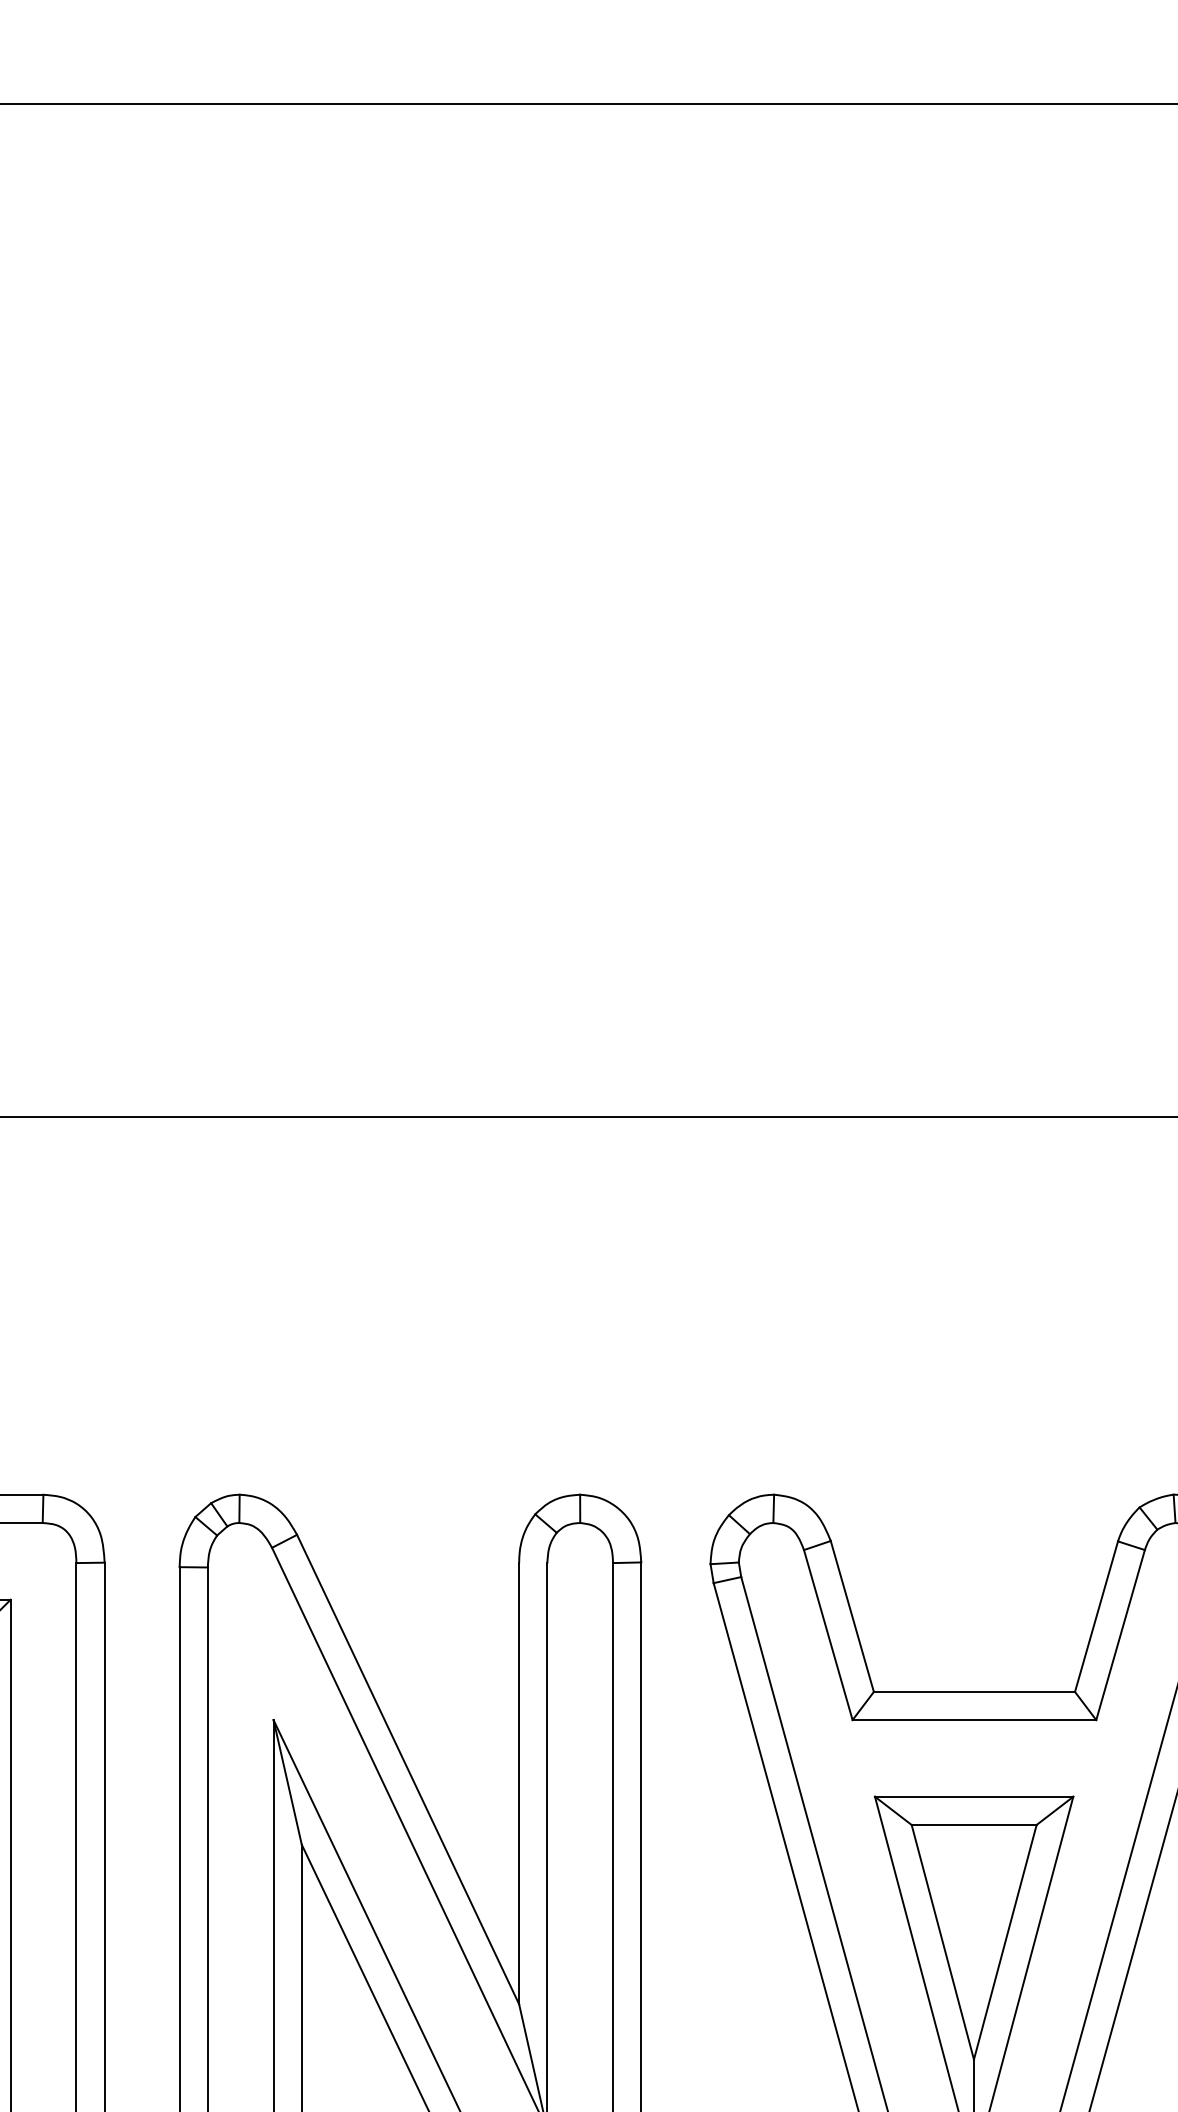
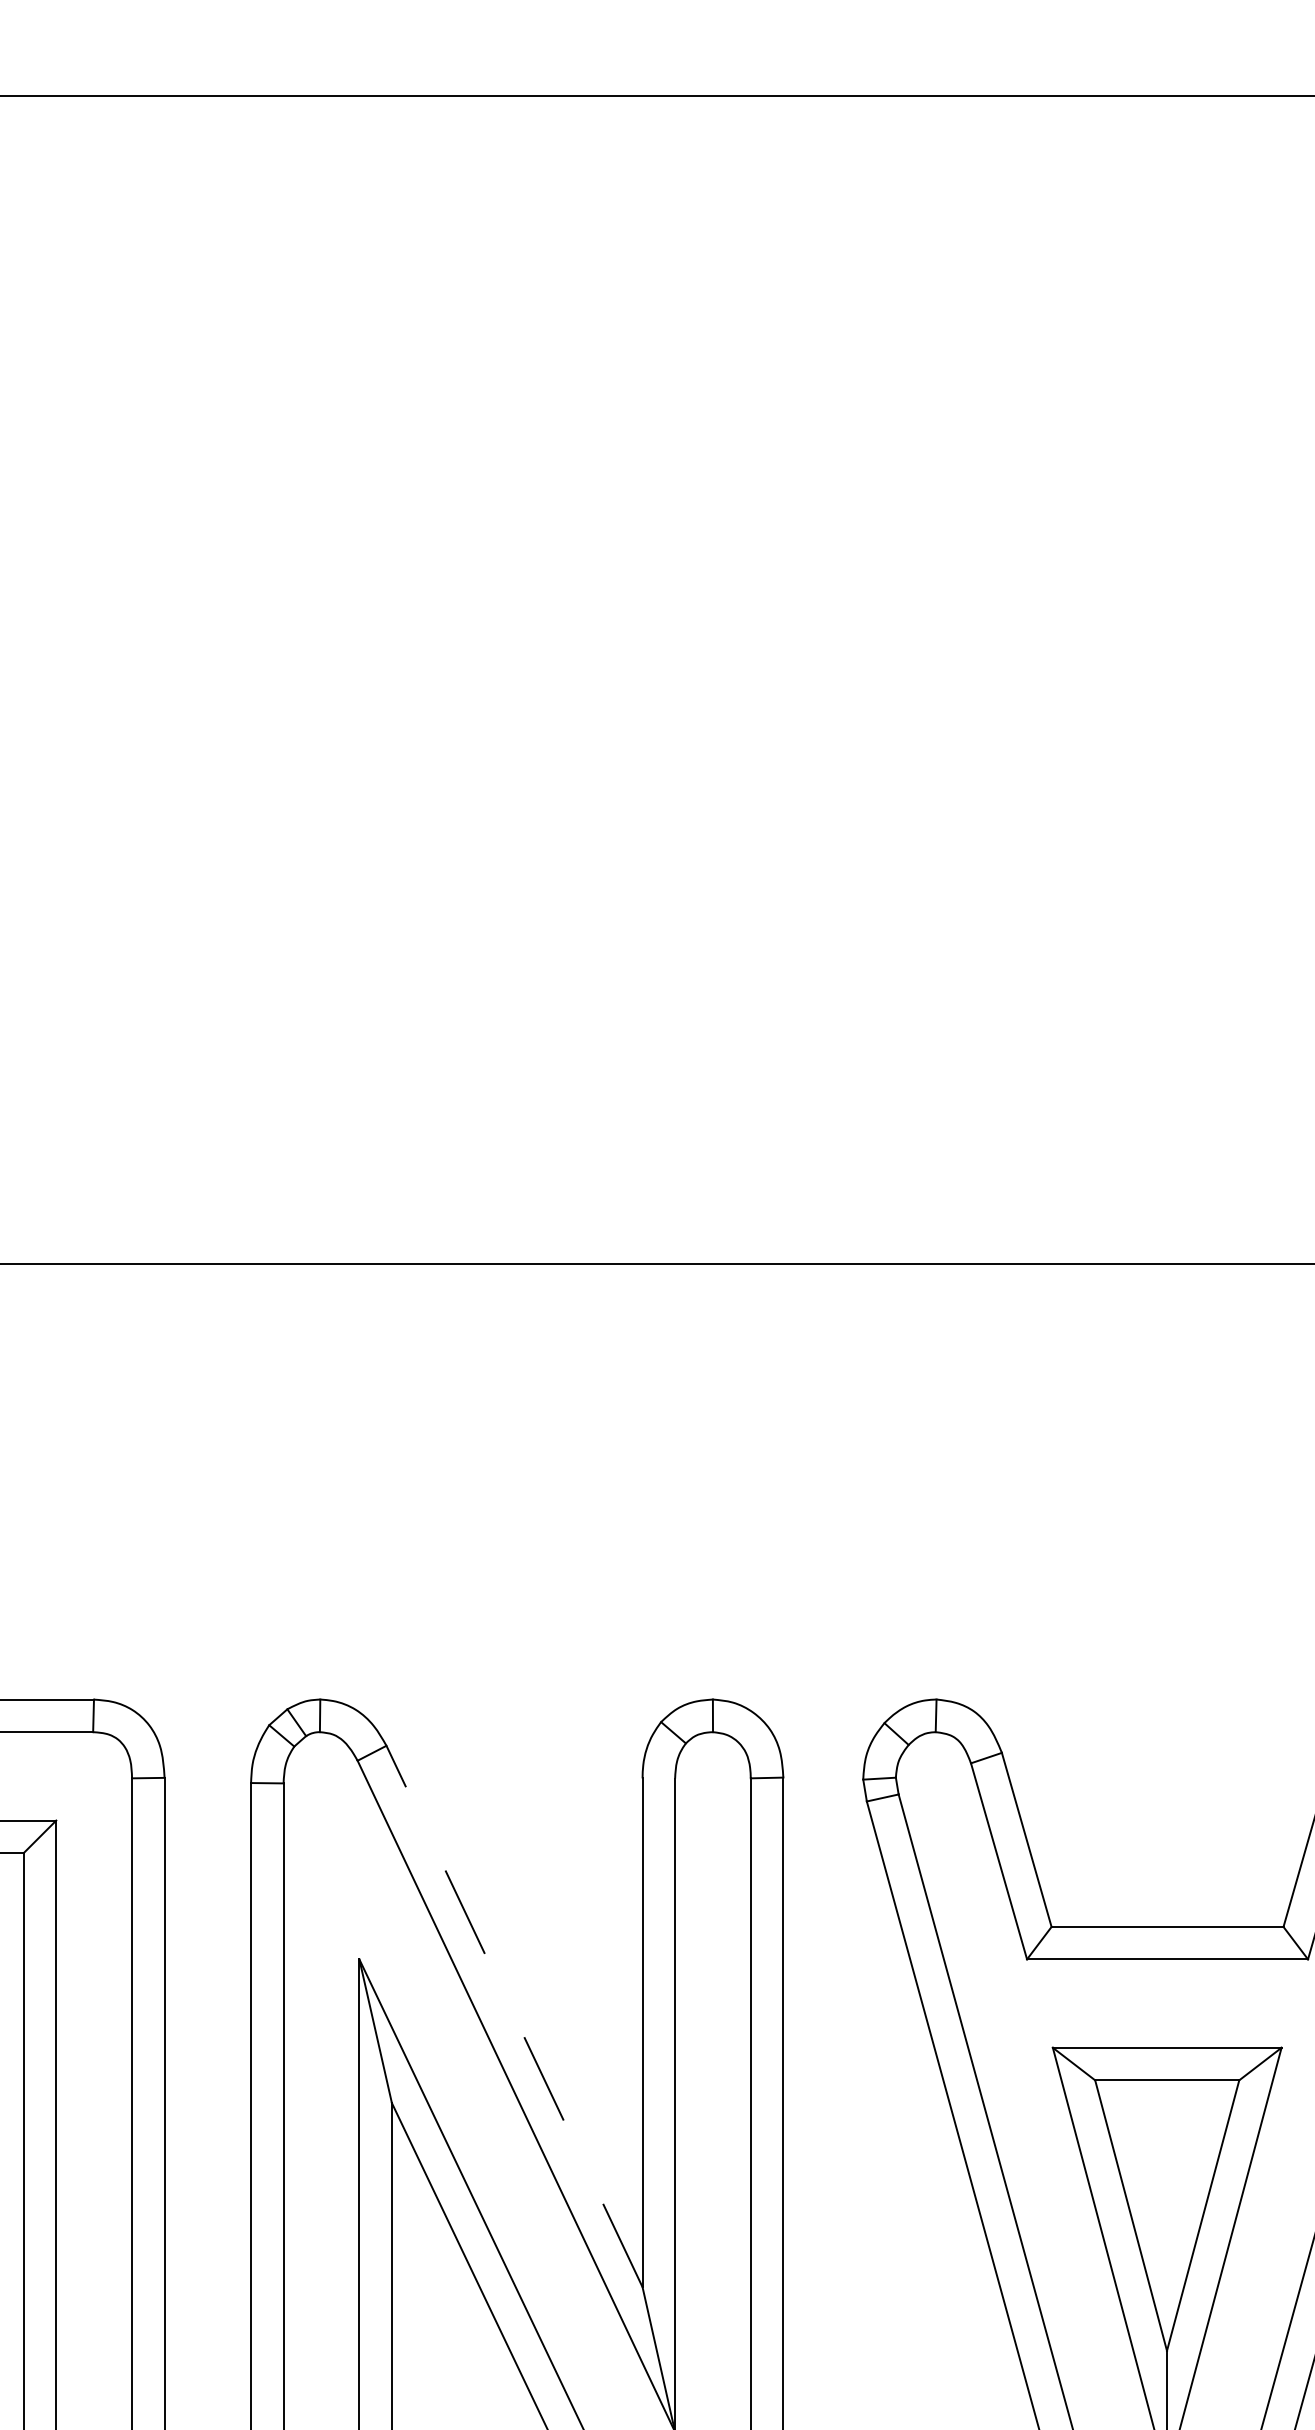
line: (408, 1769) -> (514, 2016), solid -> dashed

